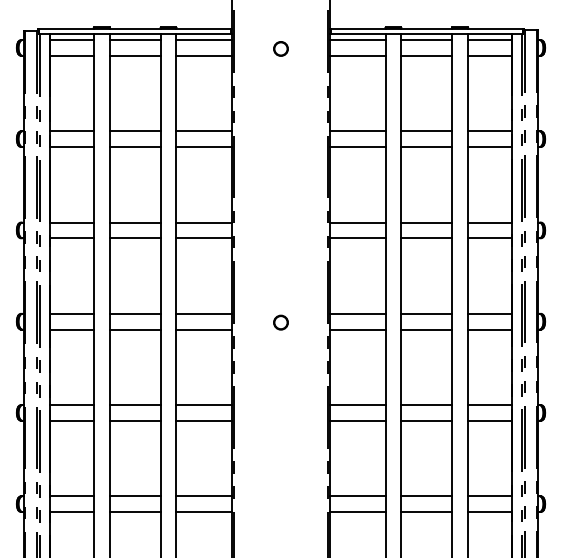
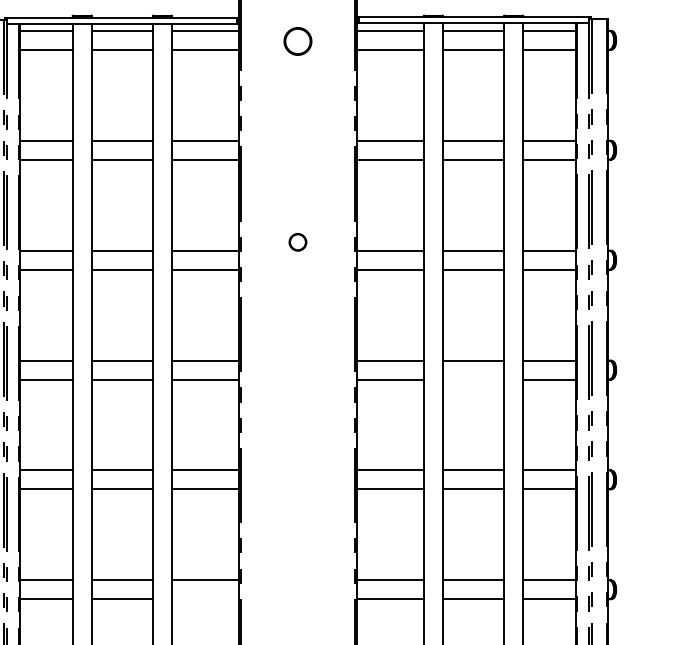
circle: (280, 48) -> (297, 40), size x1.6
circle: (280, 322) -> (297, 242), moved
line: (426, 329) -> (473, 379), removed
line: (203, 512) -> (204, 599), removed

